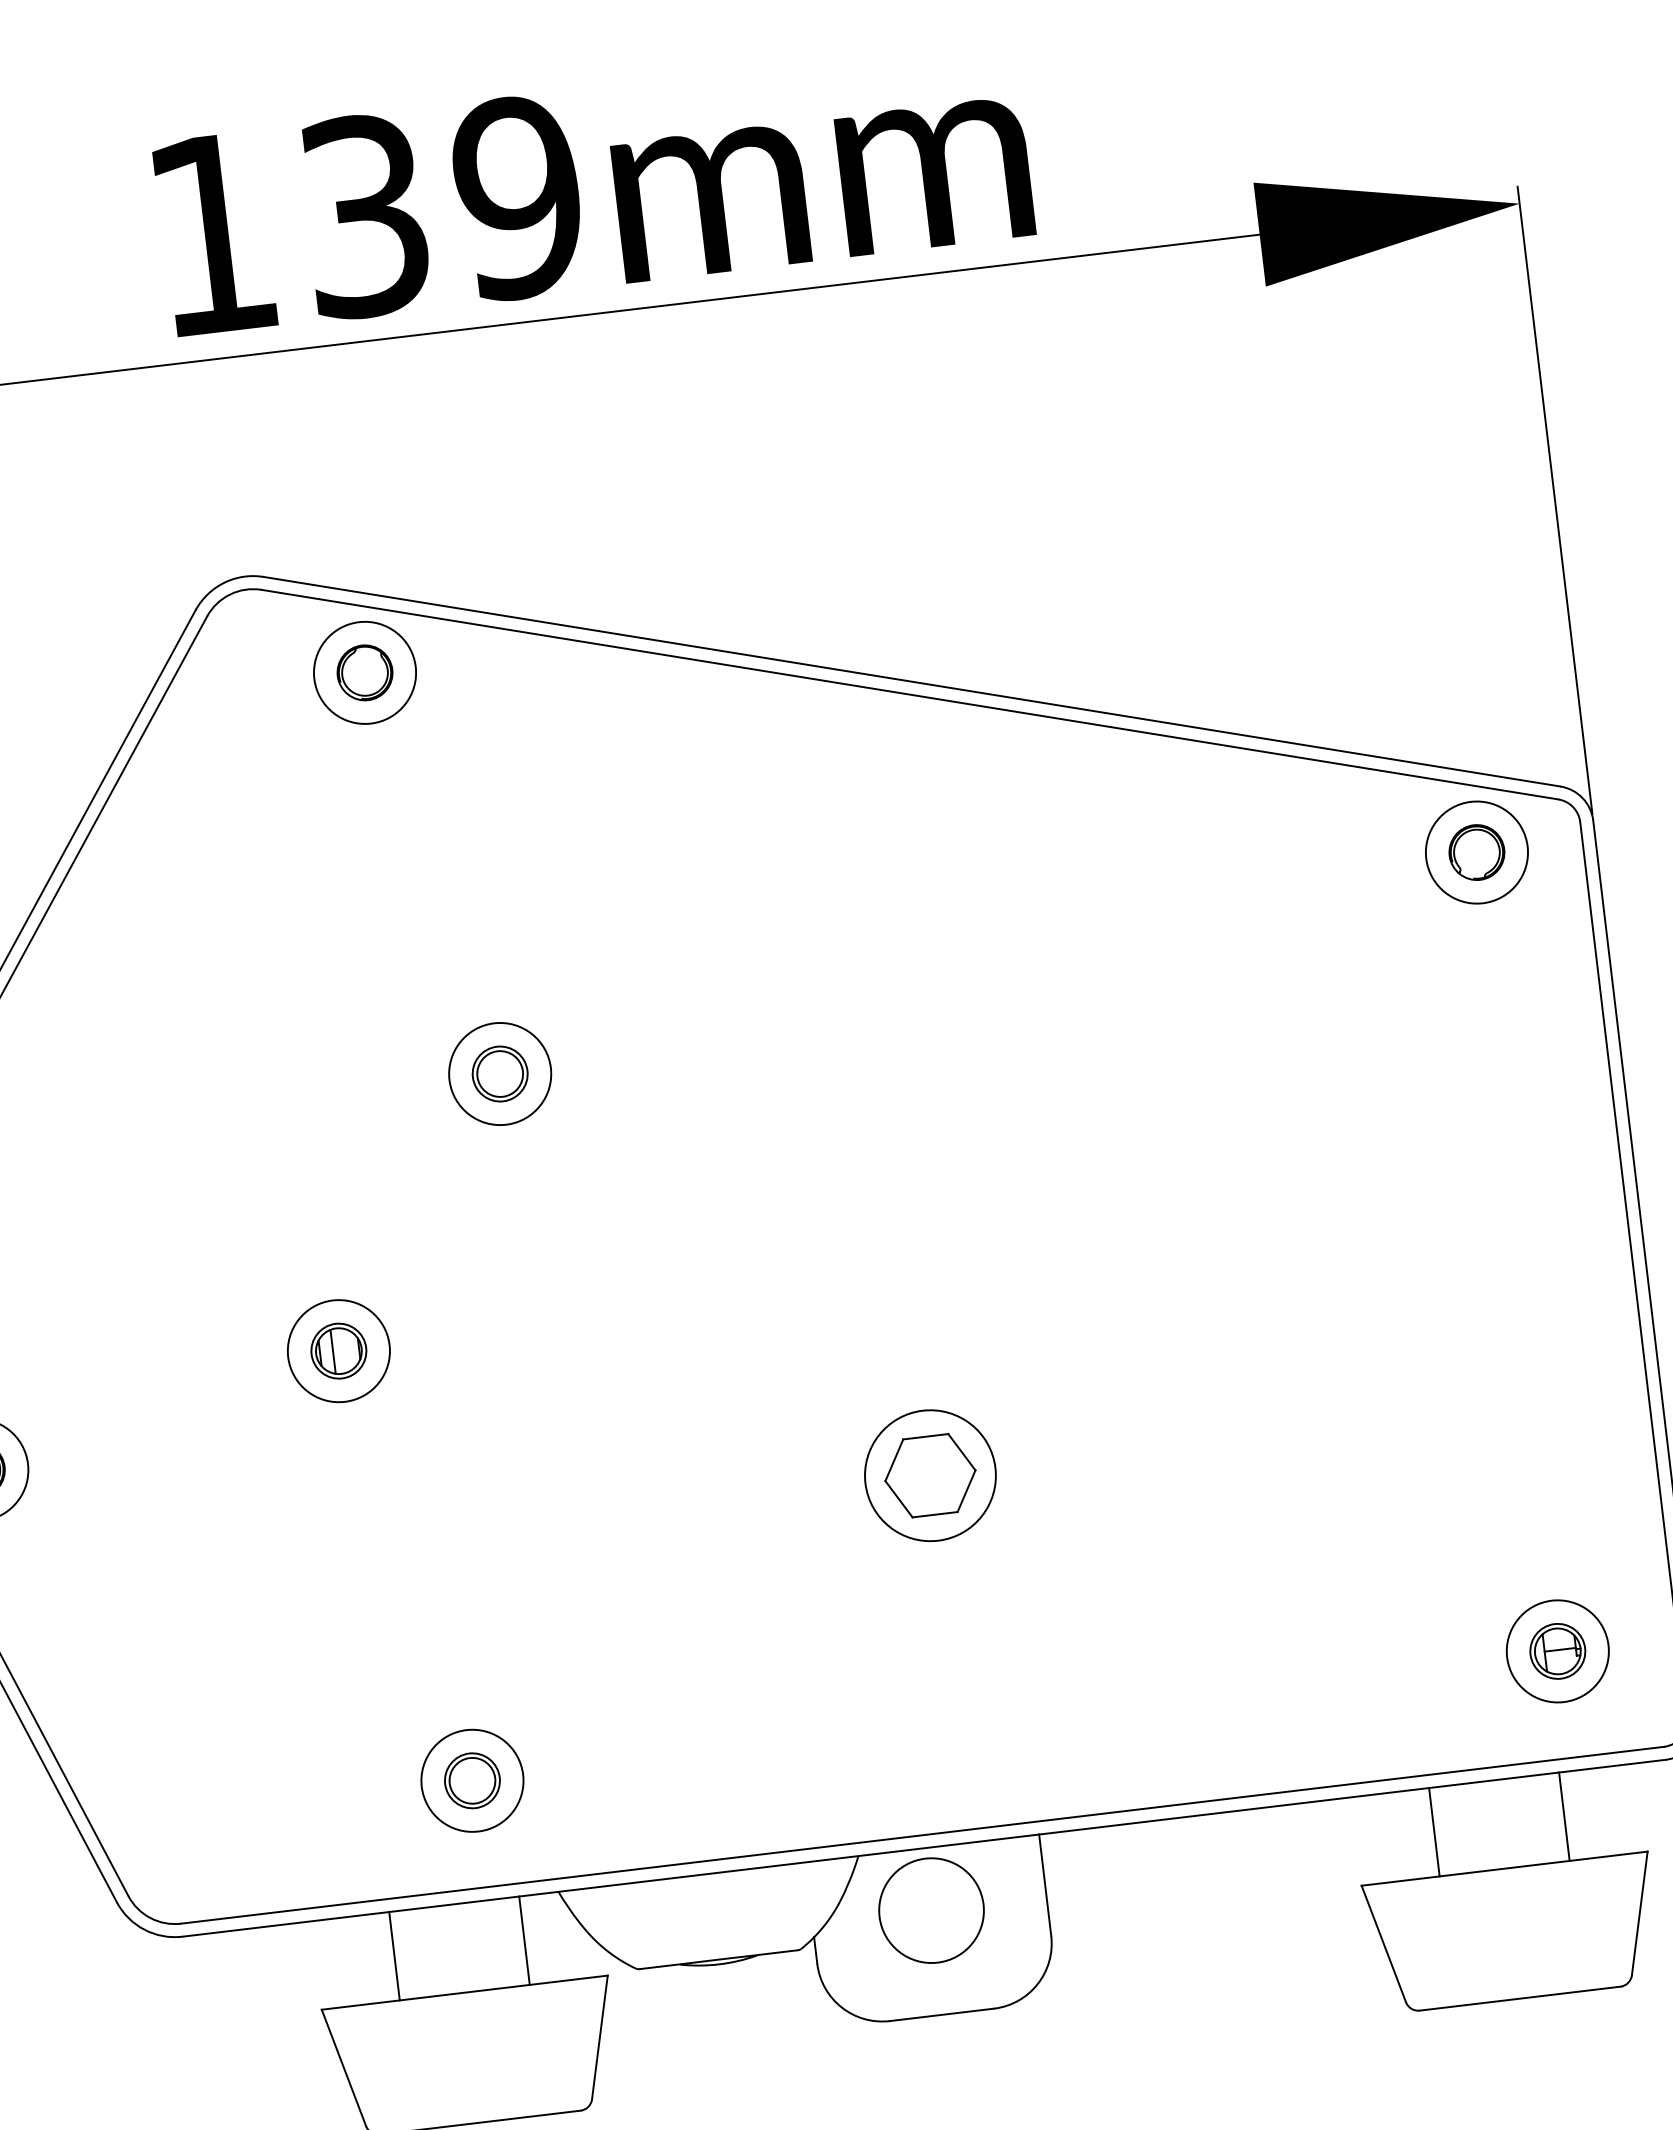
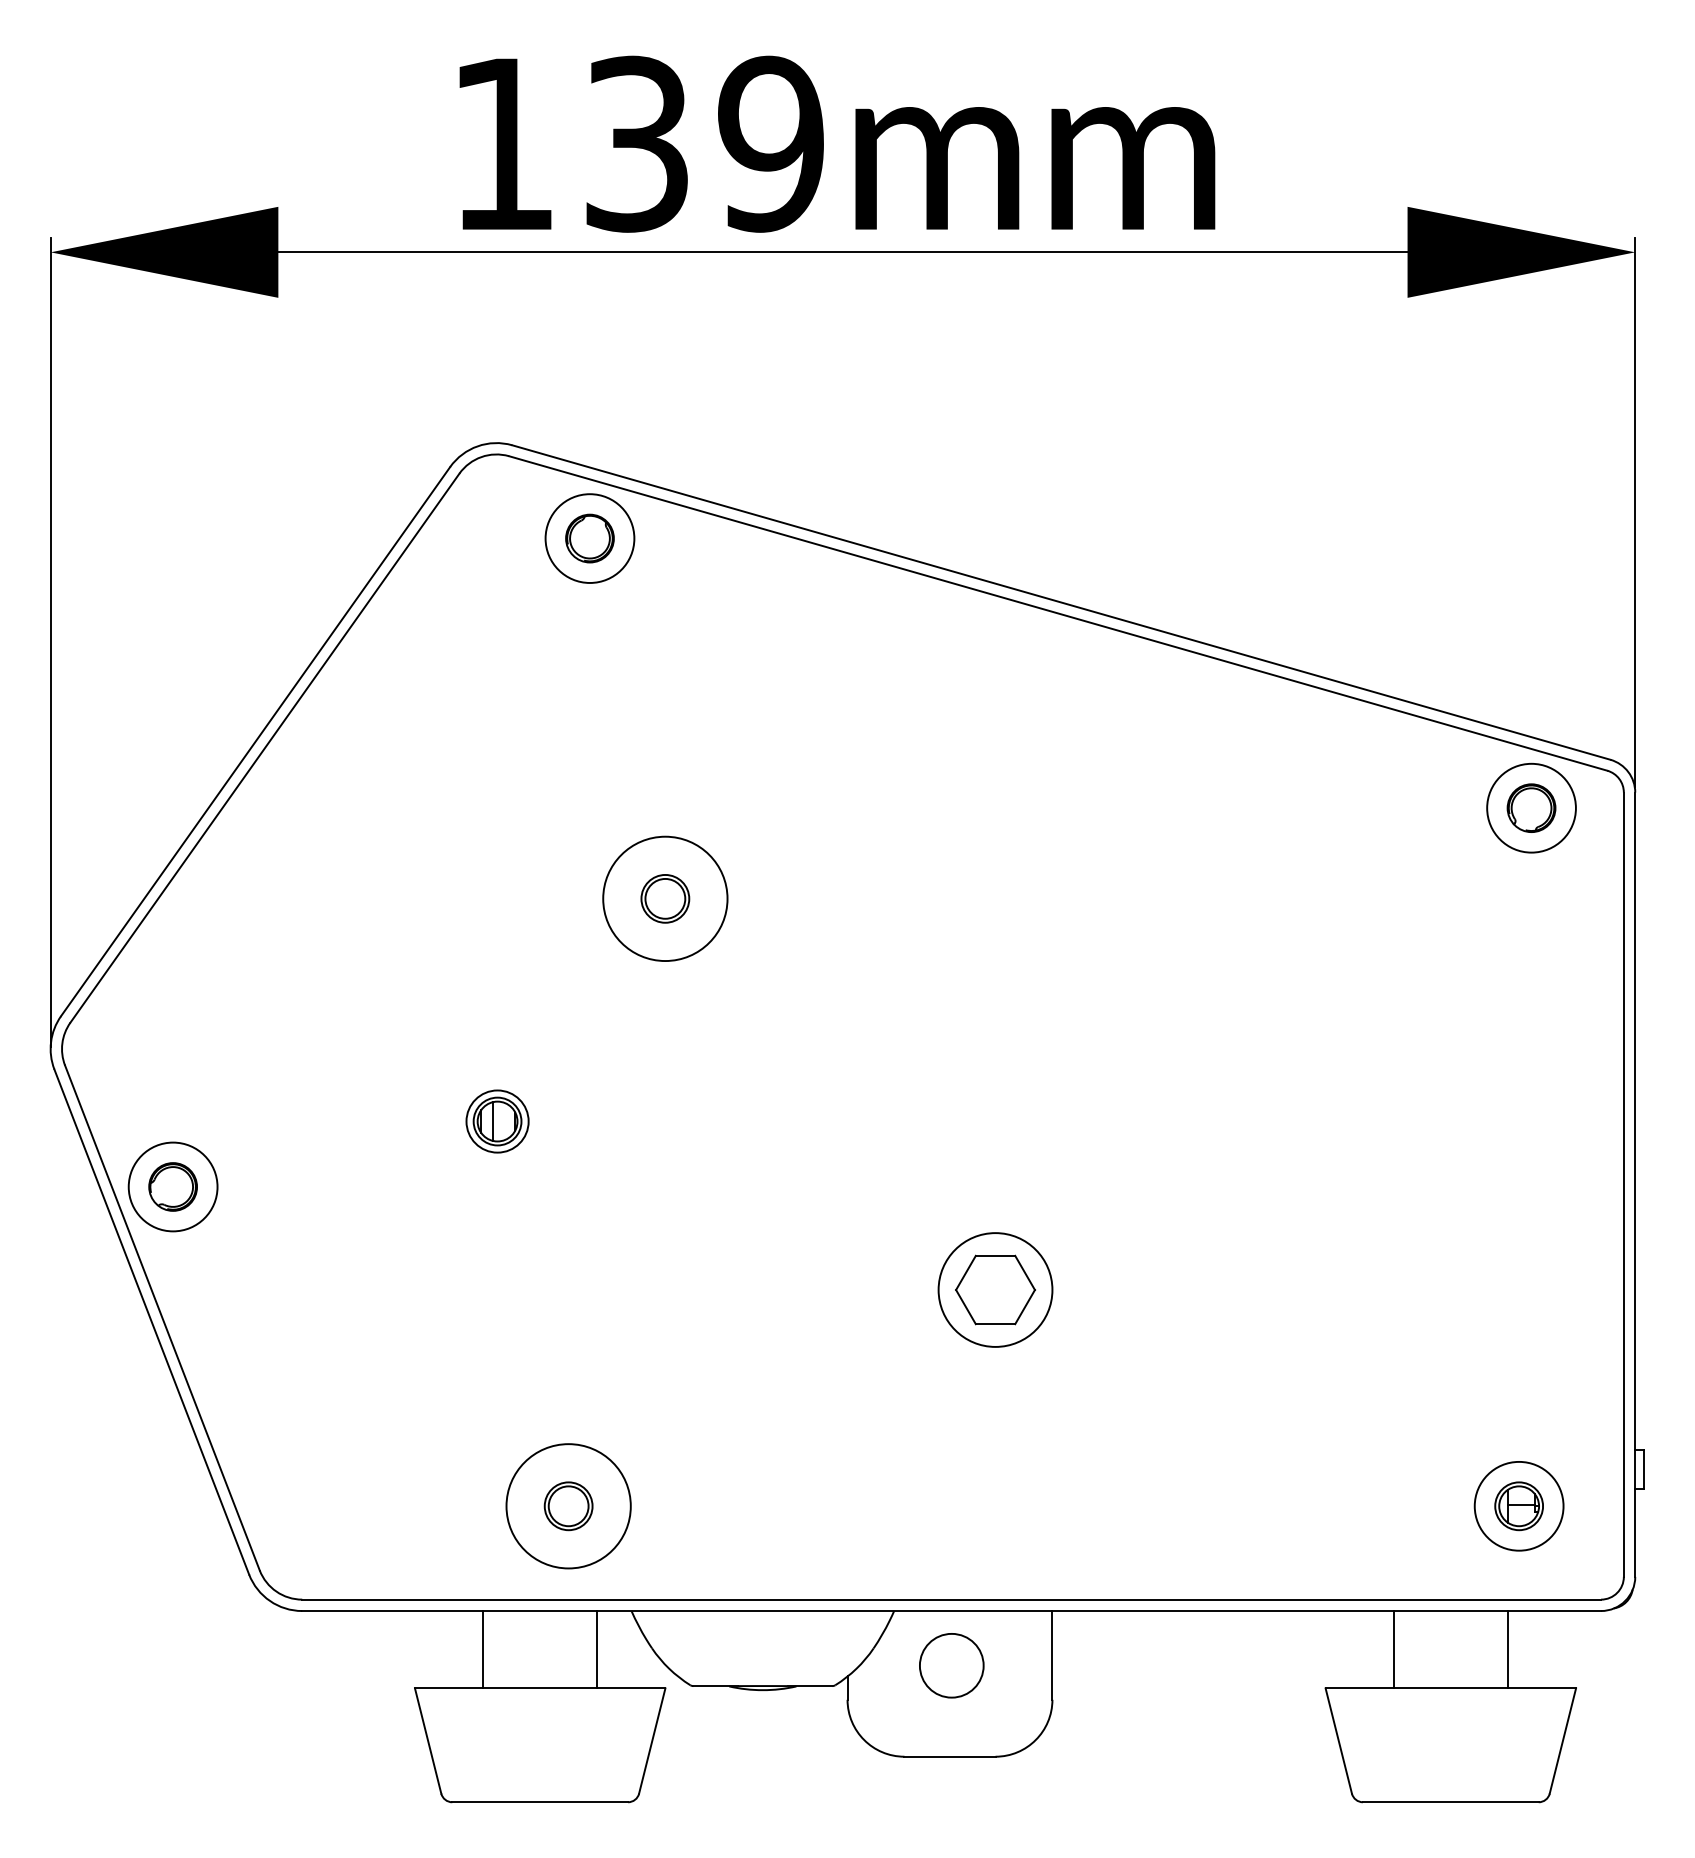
circle: (499, 1073) -> (664, 898), size x1.4
circle: (338, 1351) -> (497, 1121), size x0.7
circle: (472, 1779) -> (568, 1505), size x1.4
circle: (931, 1910) -> (951, 1665), size x0.7

